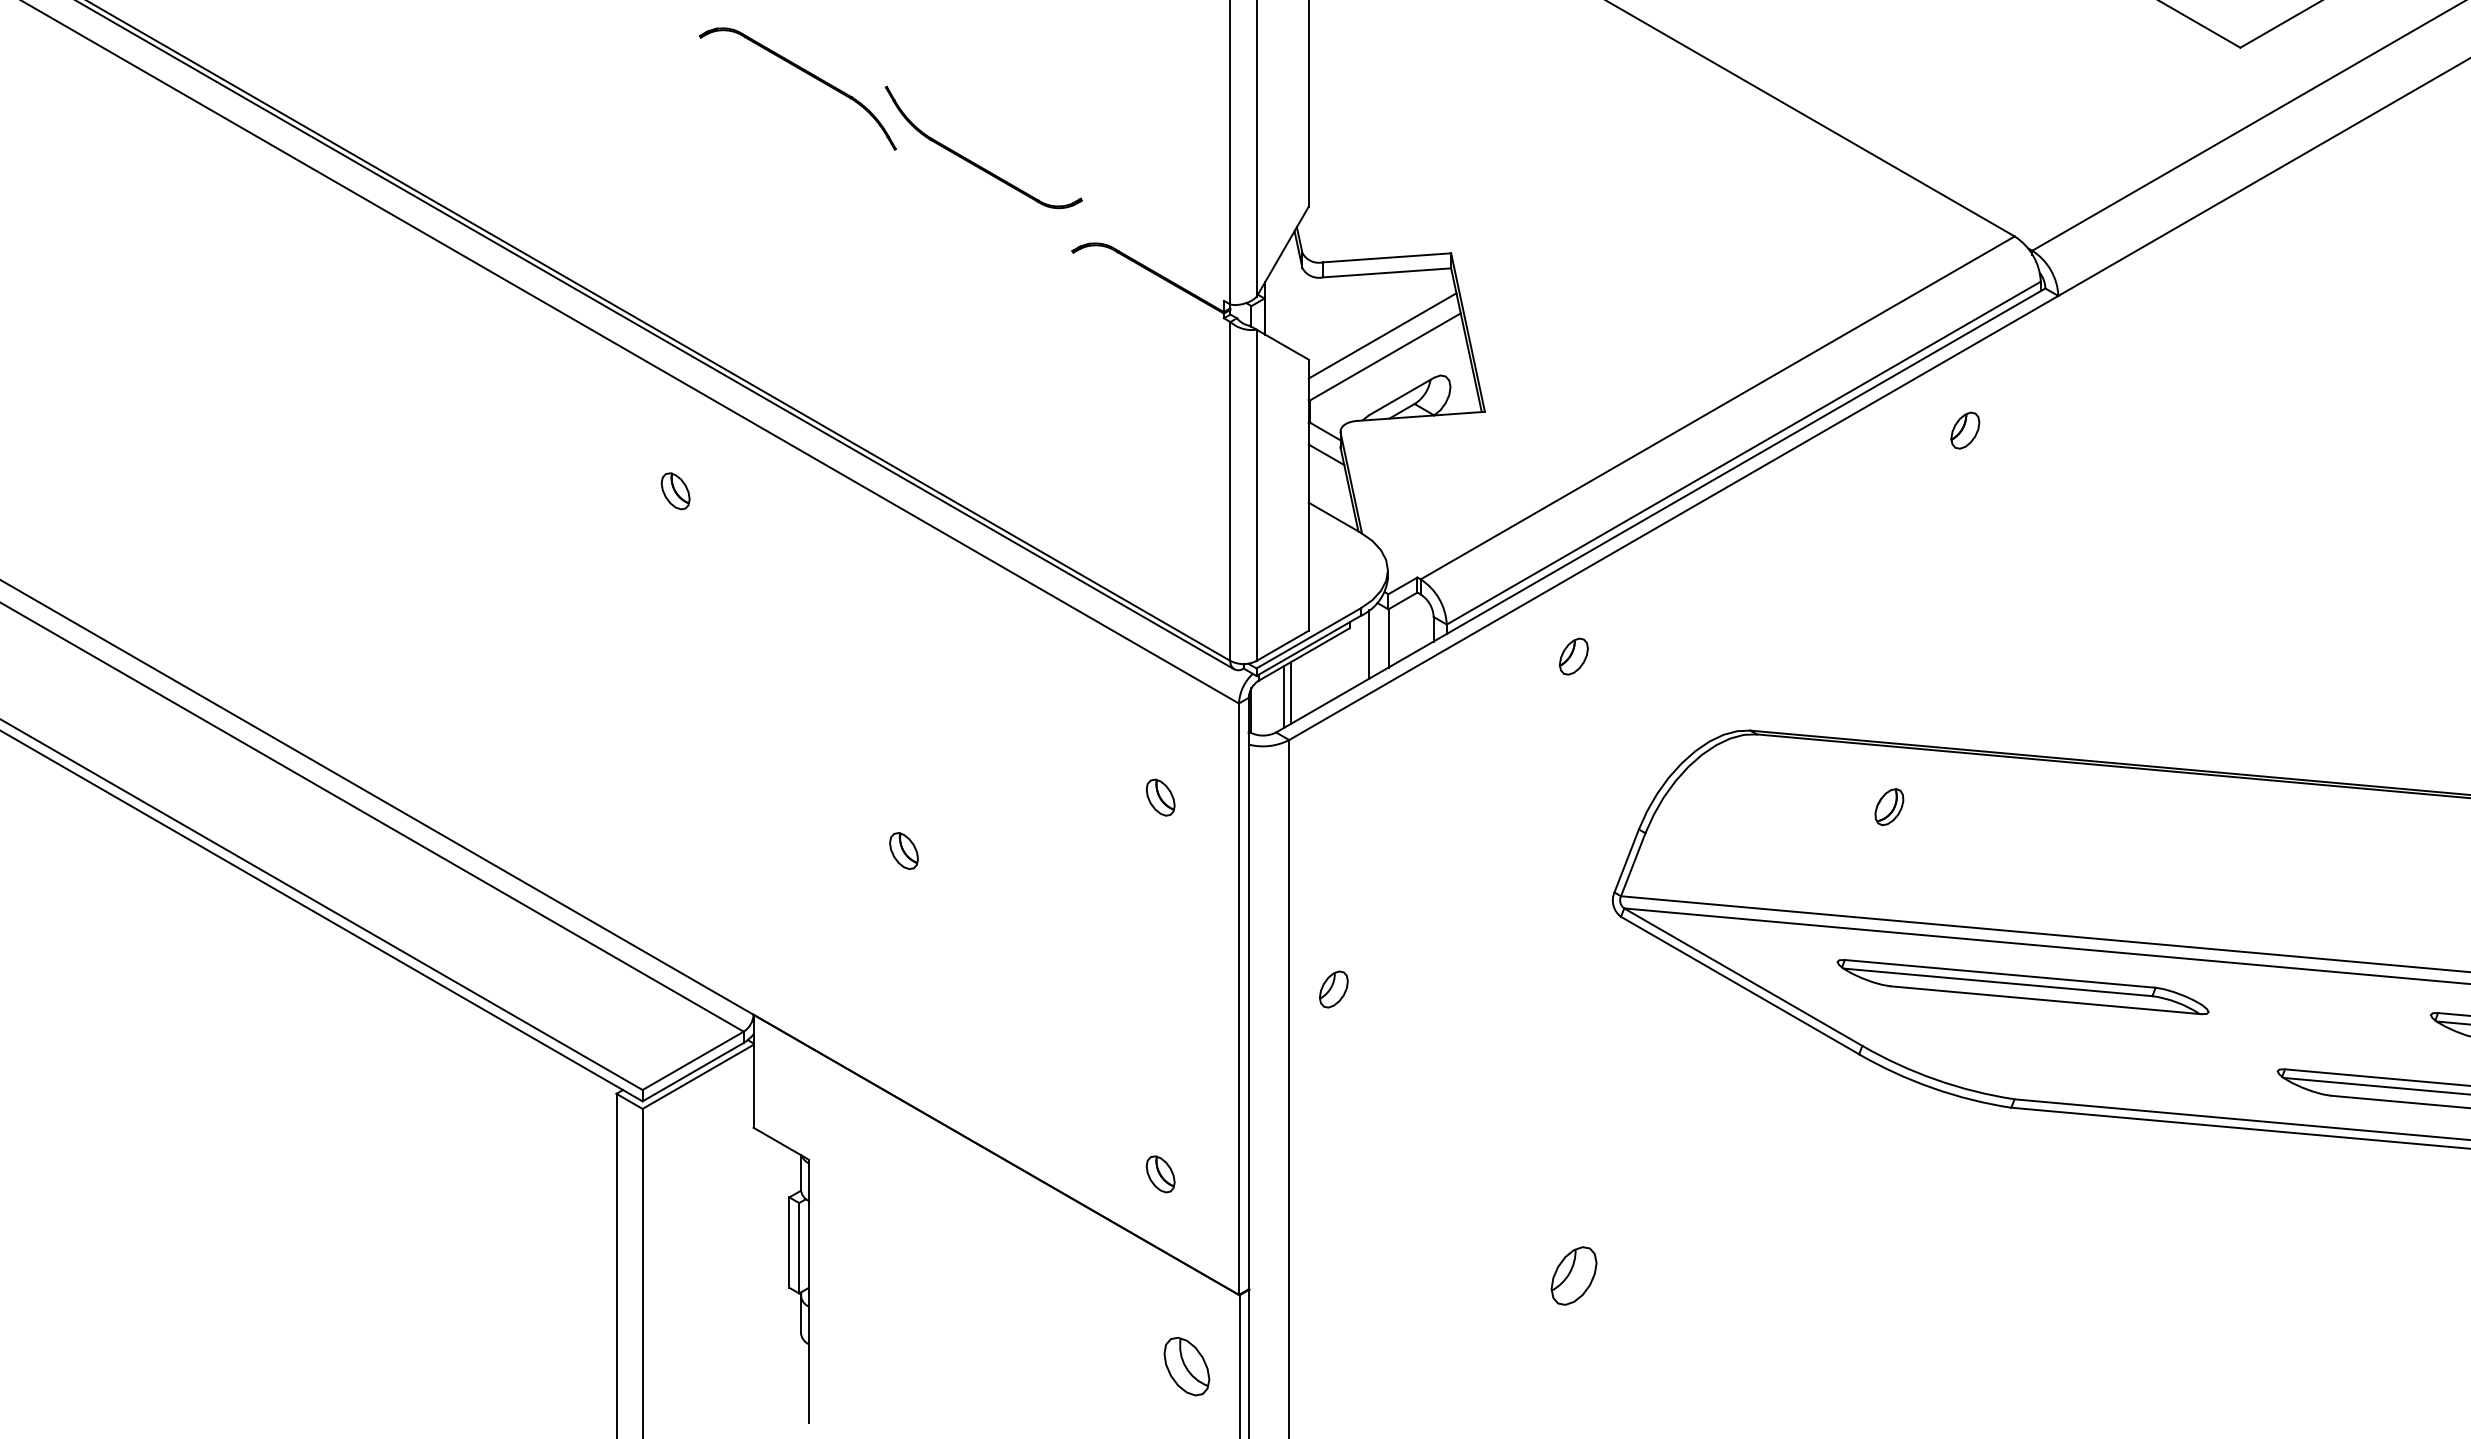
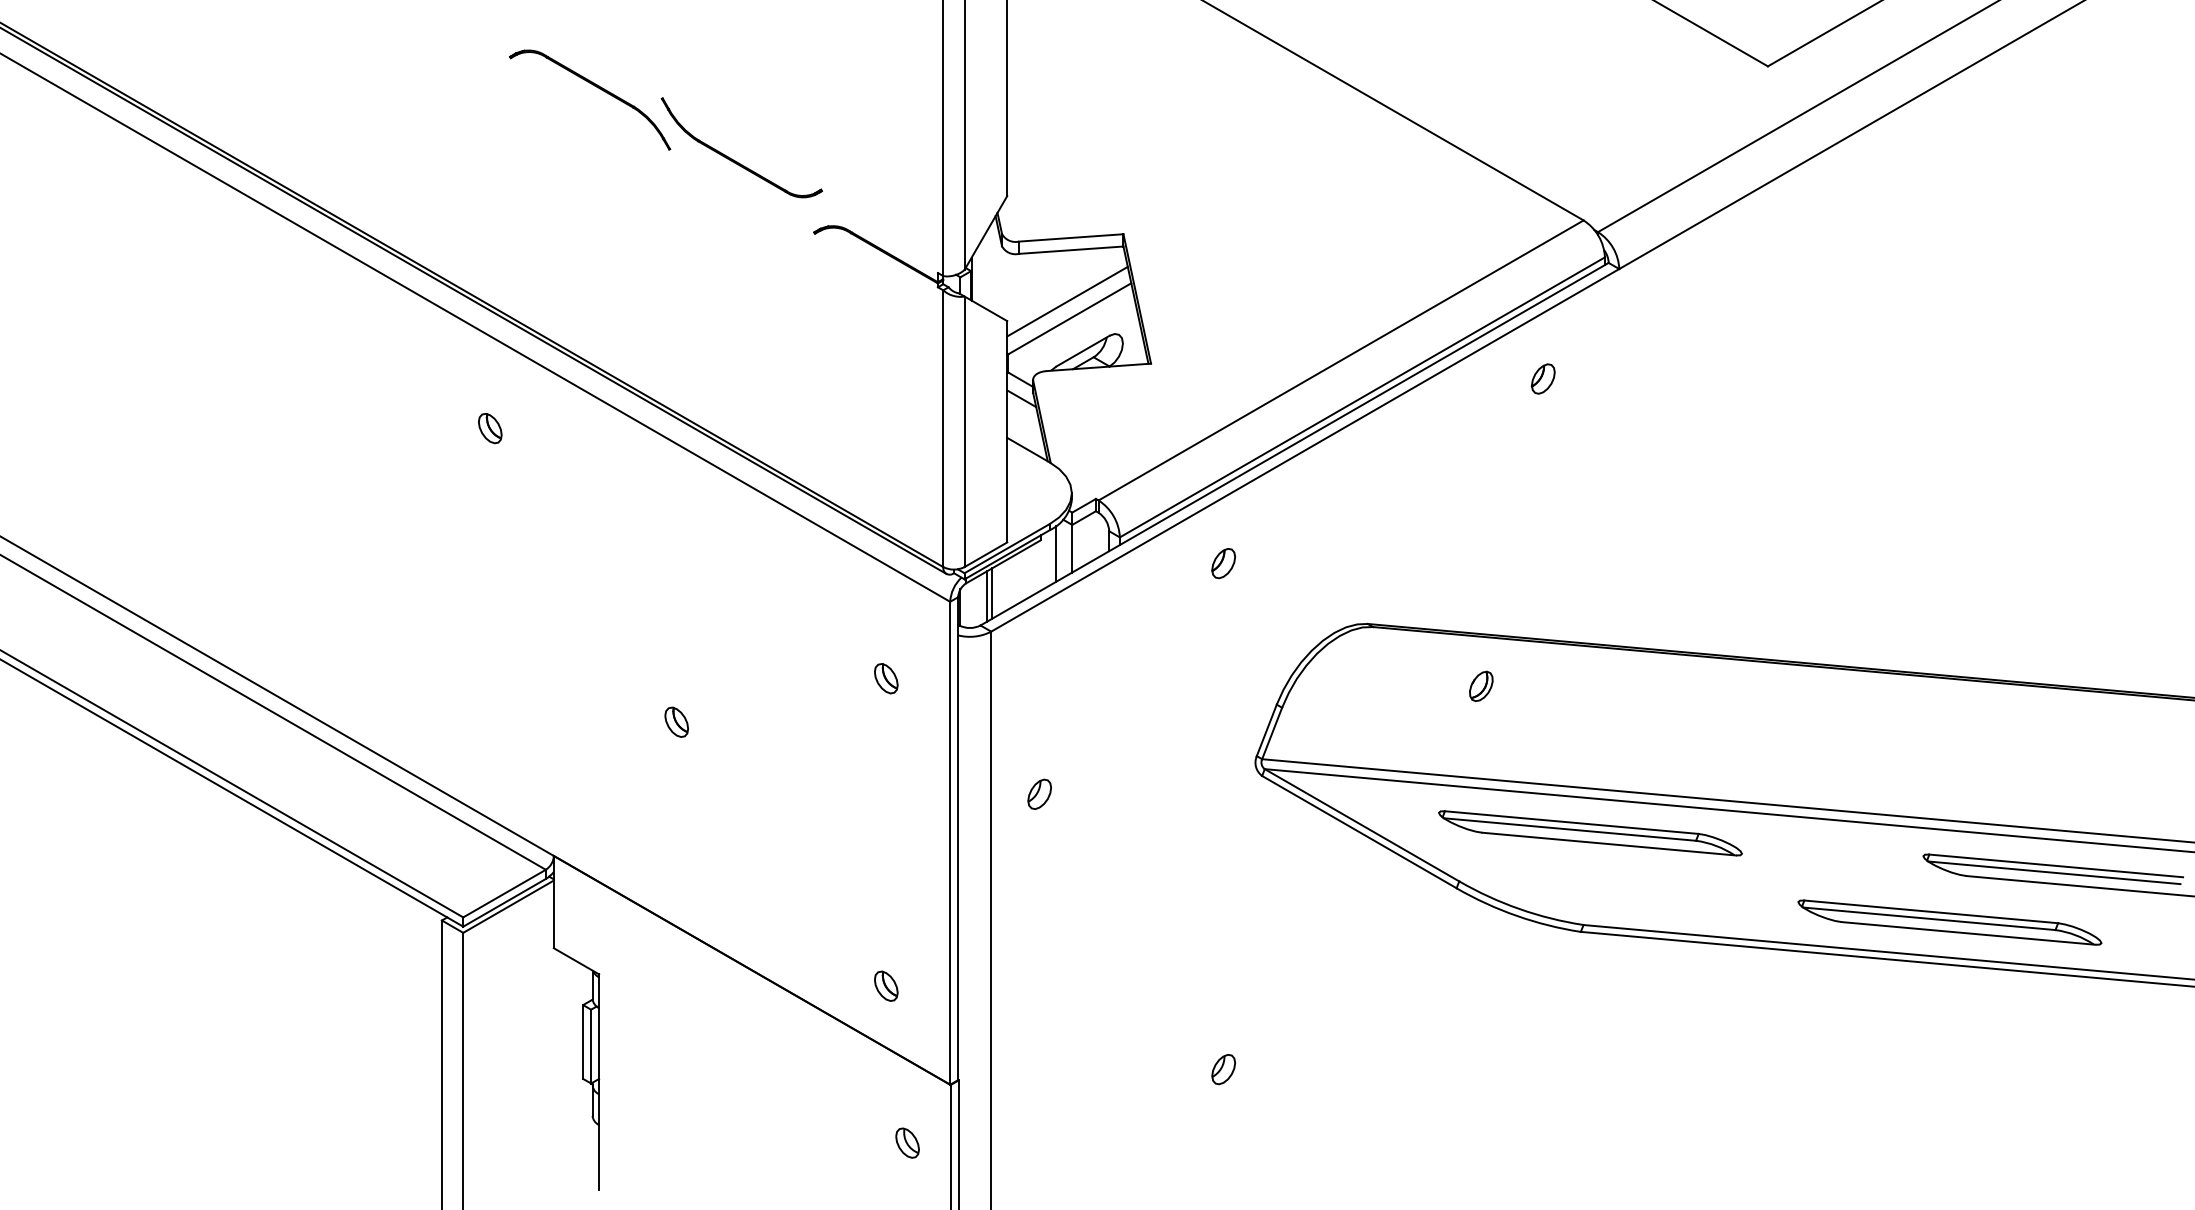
part: (1333, 988) -> (1039, 793), moved
part: (1573, 1276) -> (1223, 1069), size x0.62
part: (1186, 1365) -> (907, 1142), size x0.62

